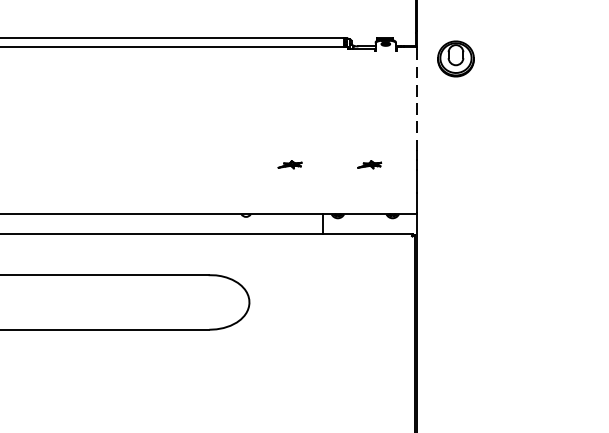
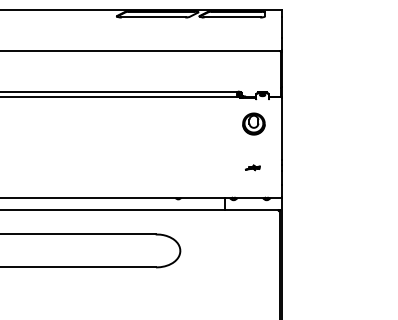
part: (455, 58) -> (253, 123), moved
line: (417, 99) -> (281, 128), dashed -> solid
part: (289, 164) -> (204, 167), removed

